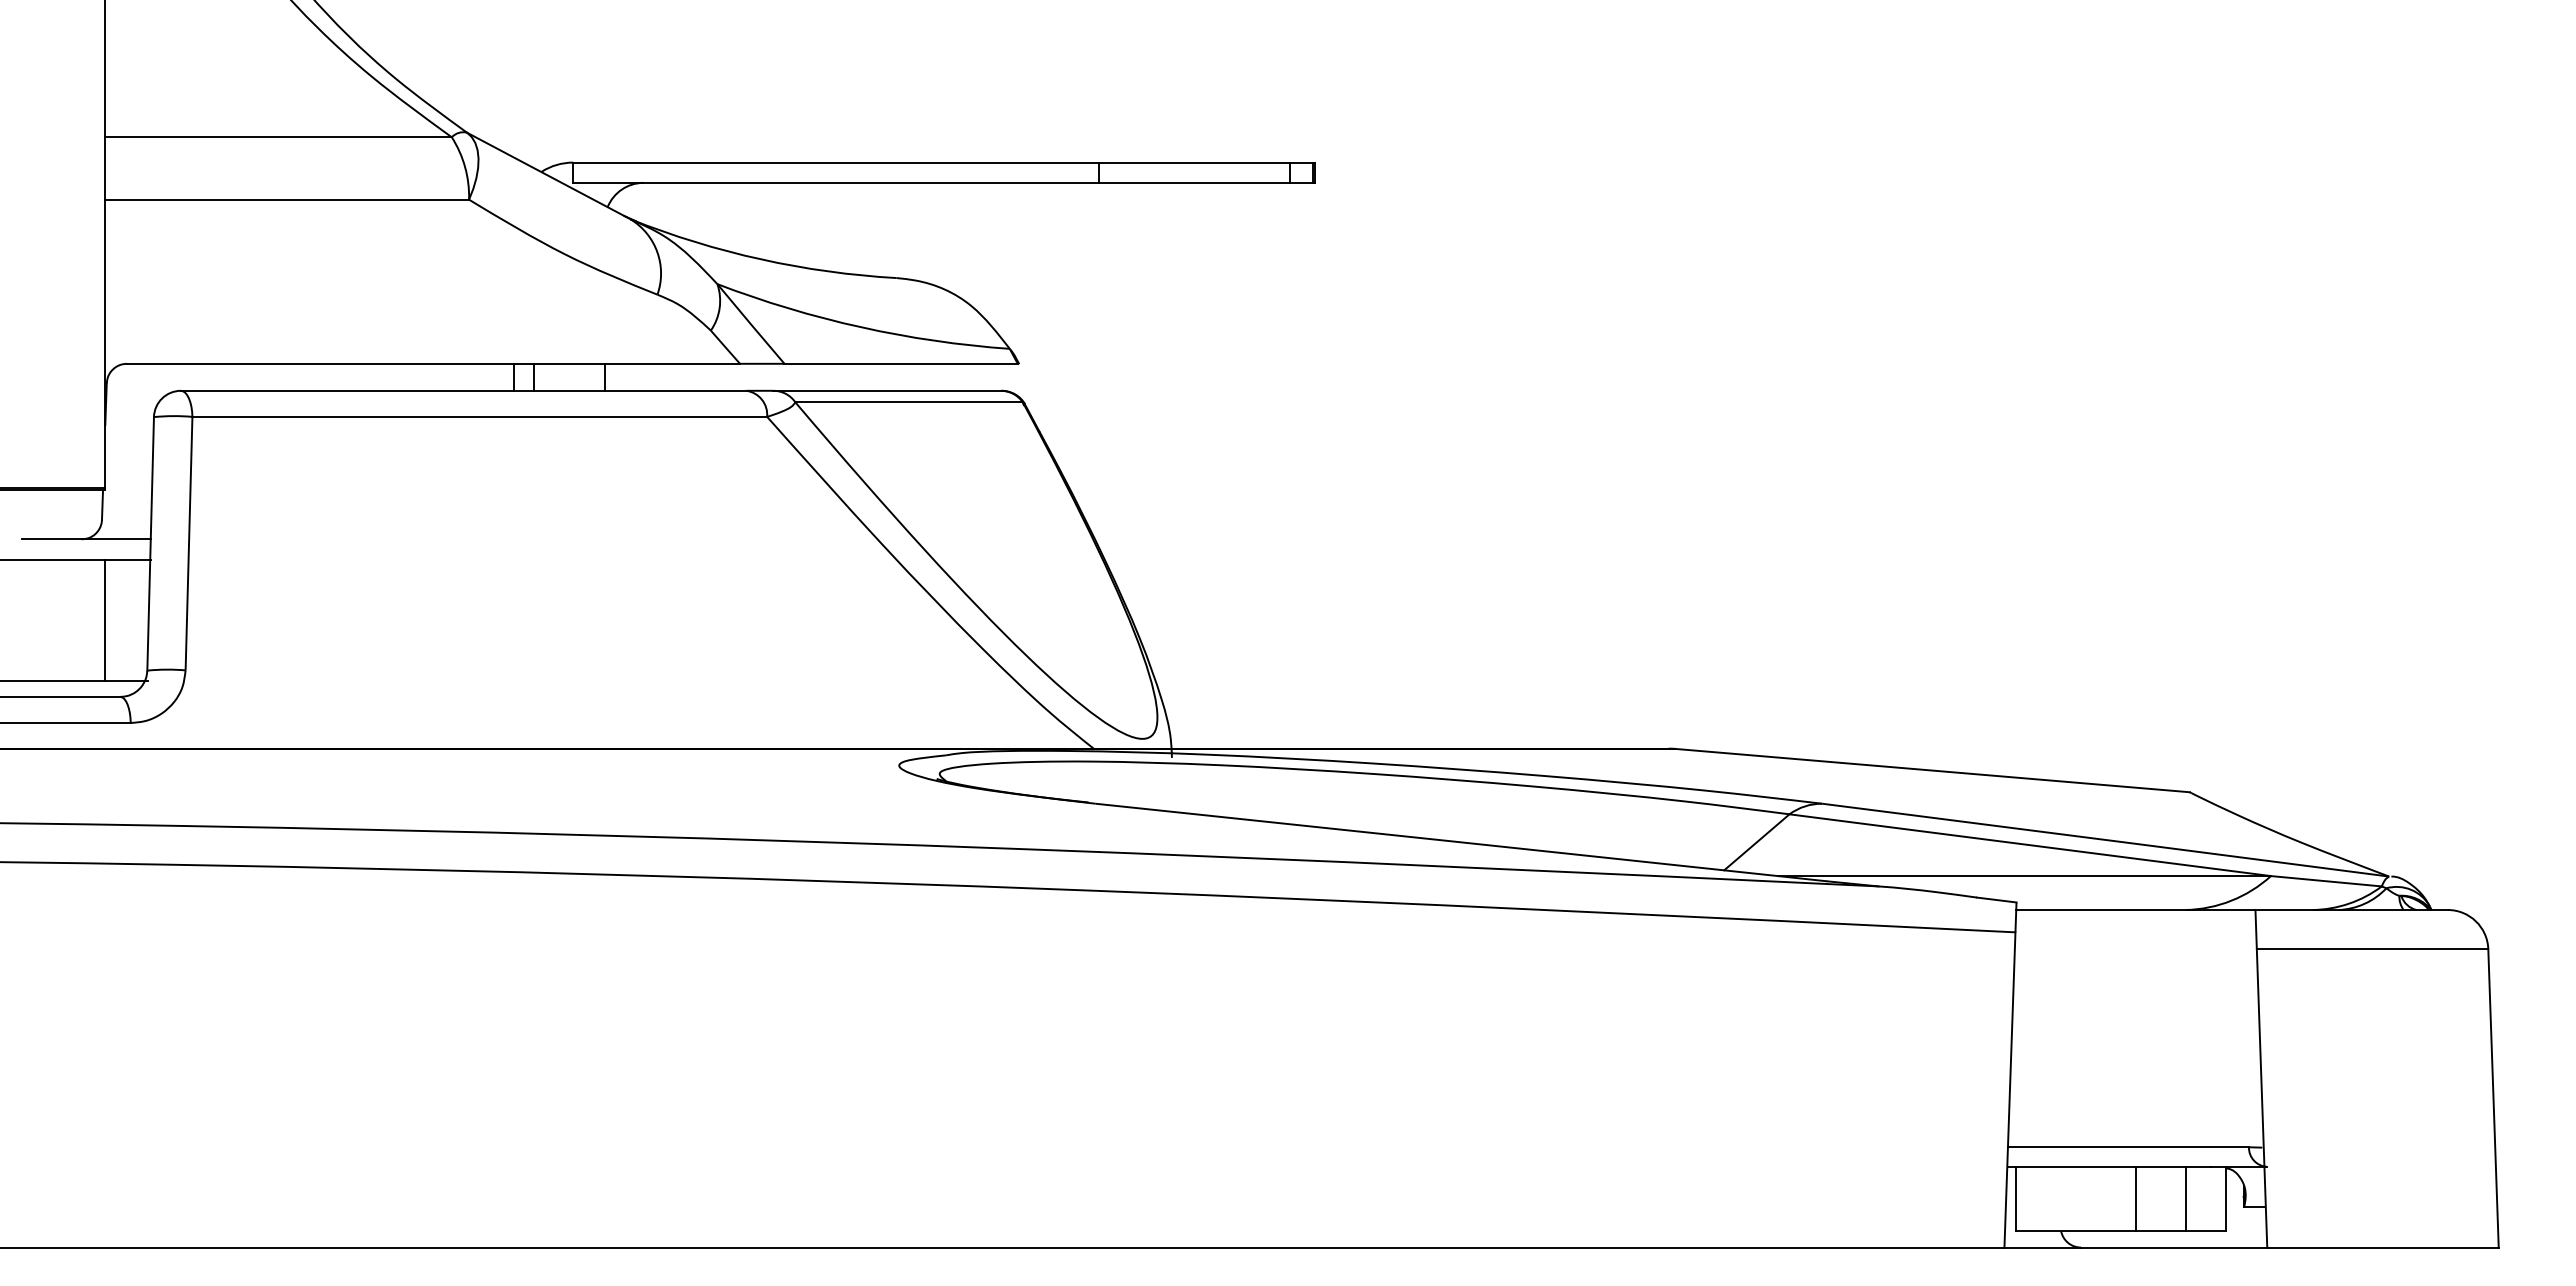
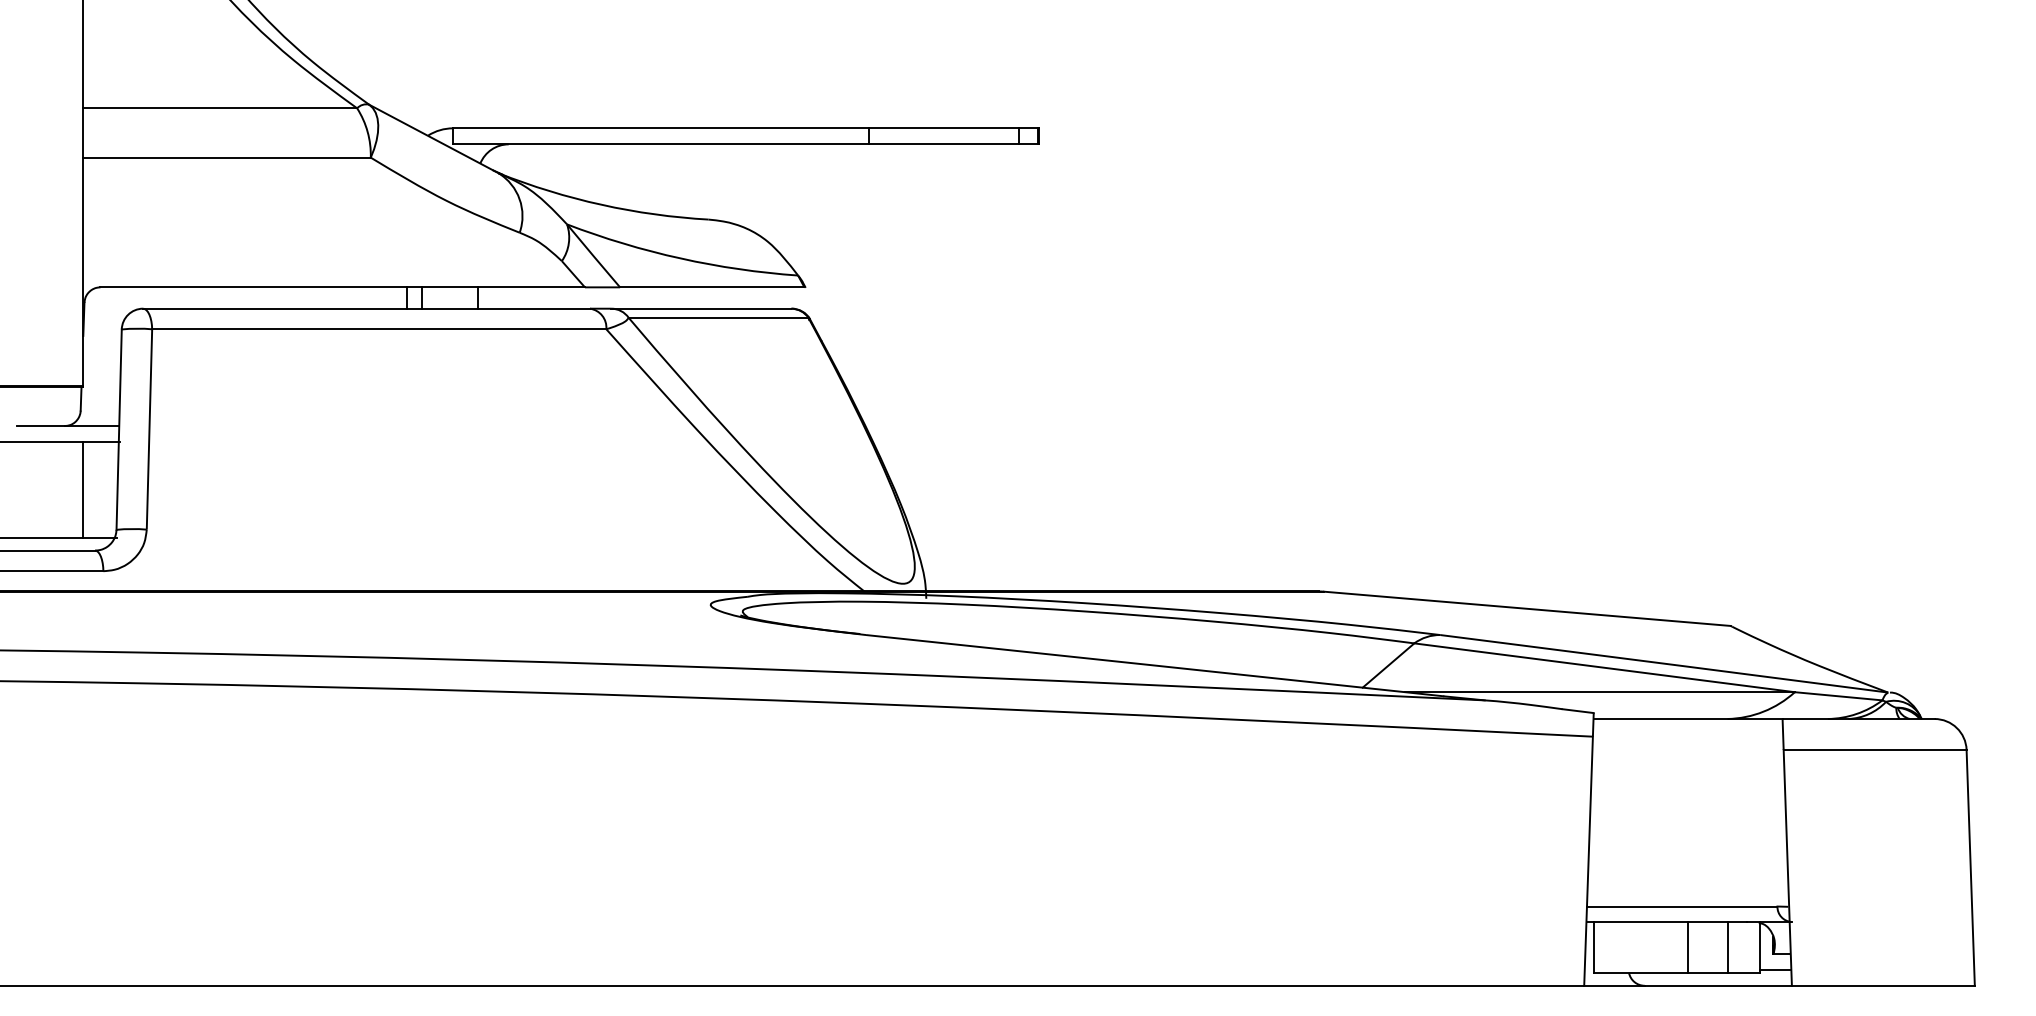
line: (2245, 1227) -> (1774, 969), added

